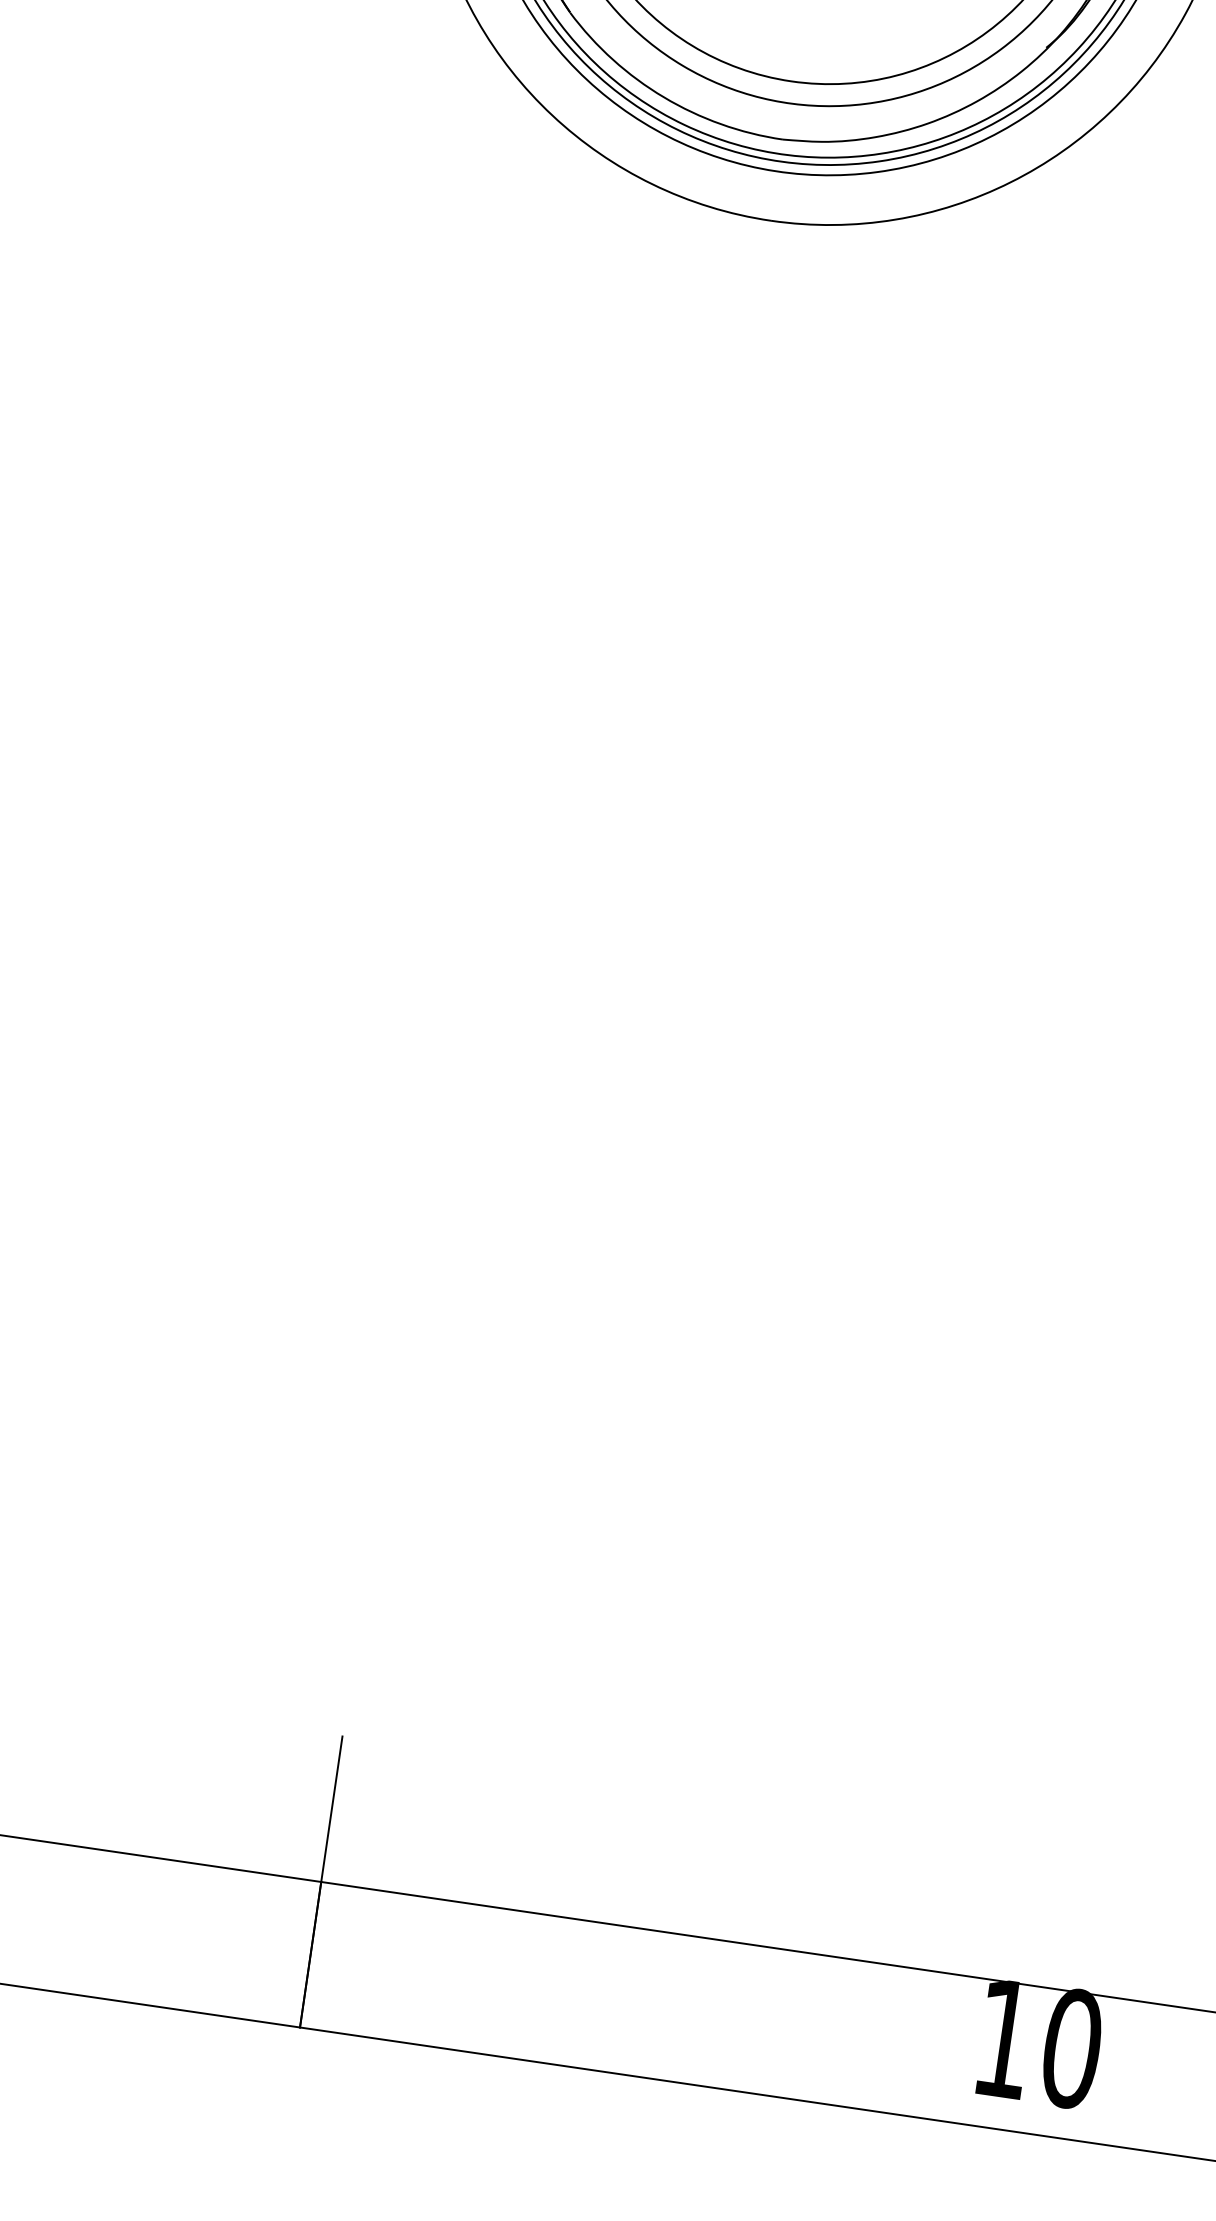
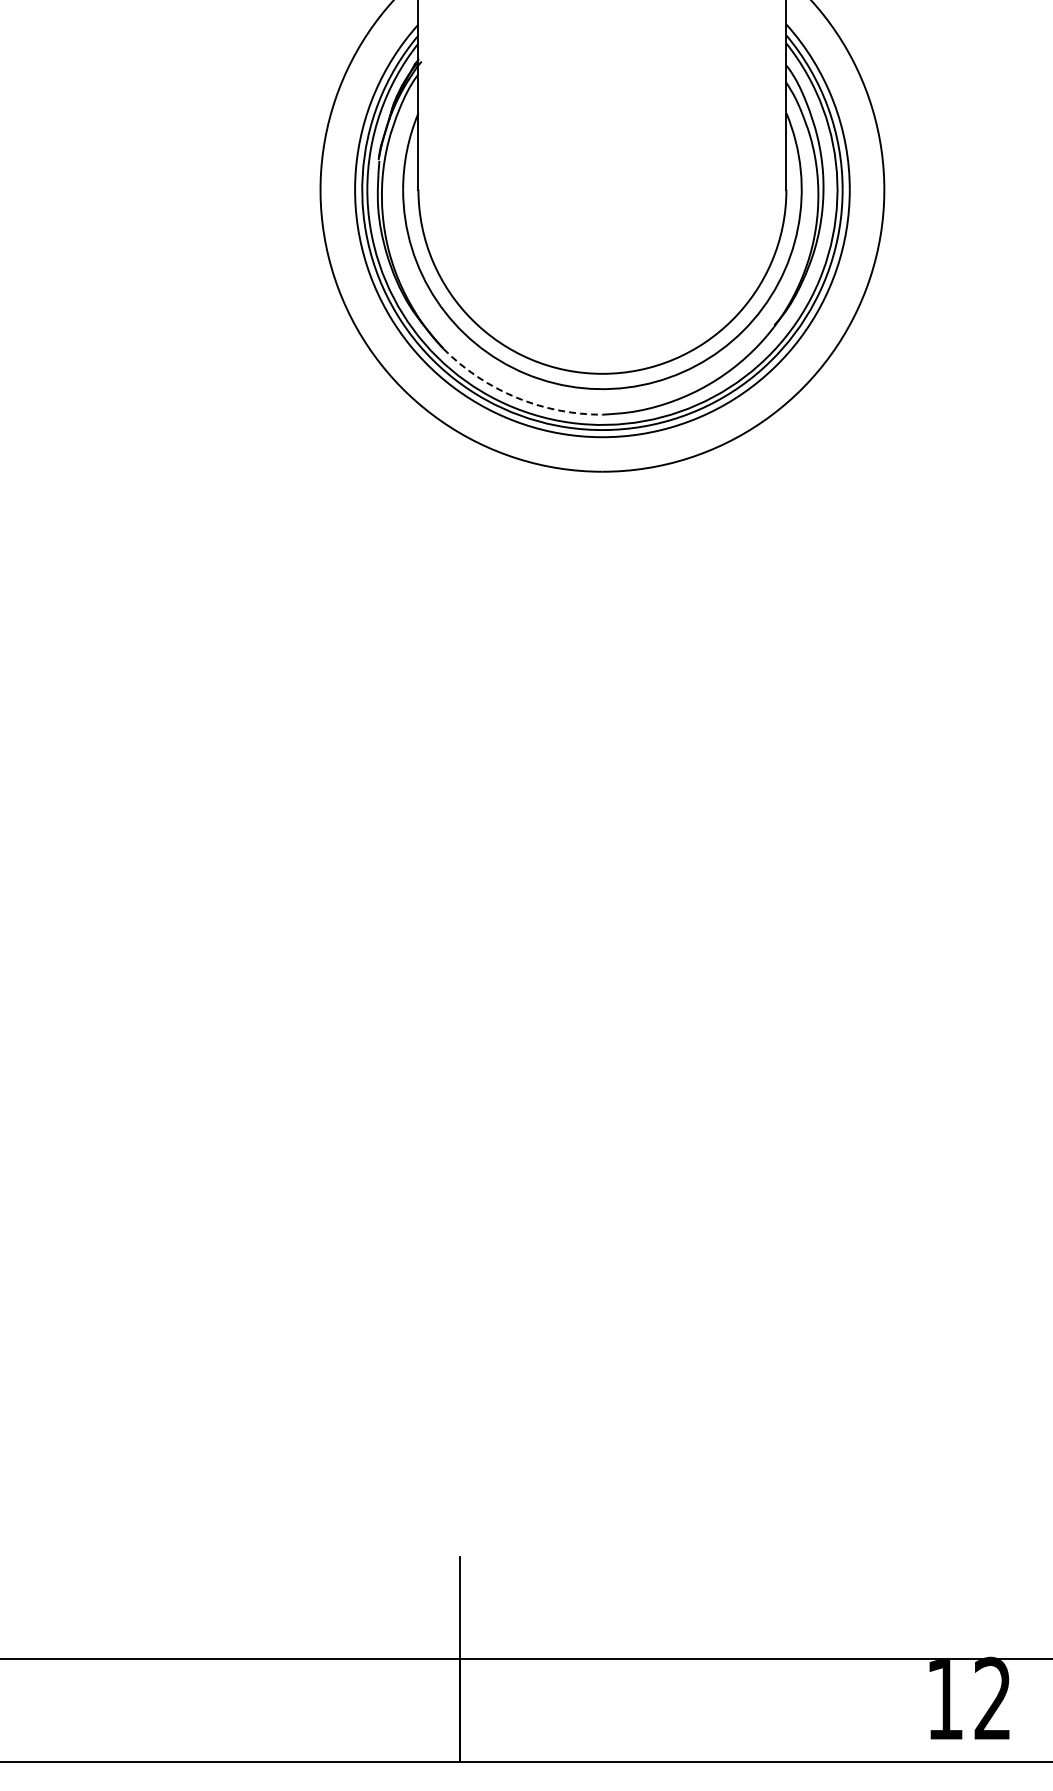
arc: (664, 97) -> (516, 397), solid -> dashed
text: (1071, 2048) -> (992, 1698), 10 -> 12

